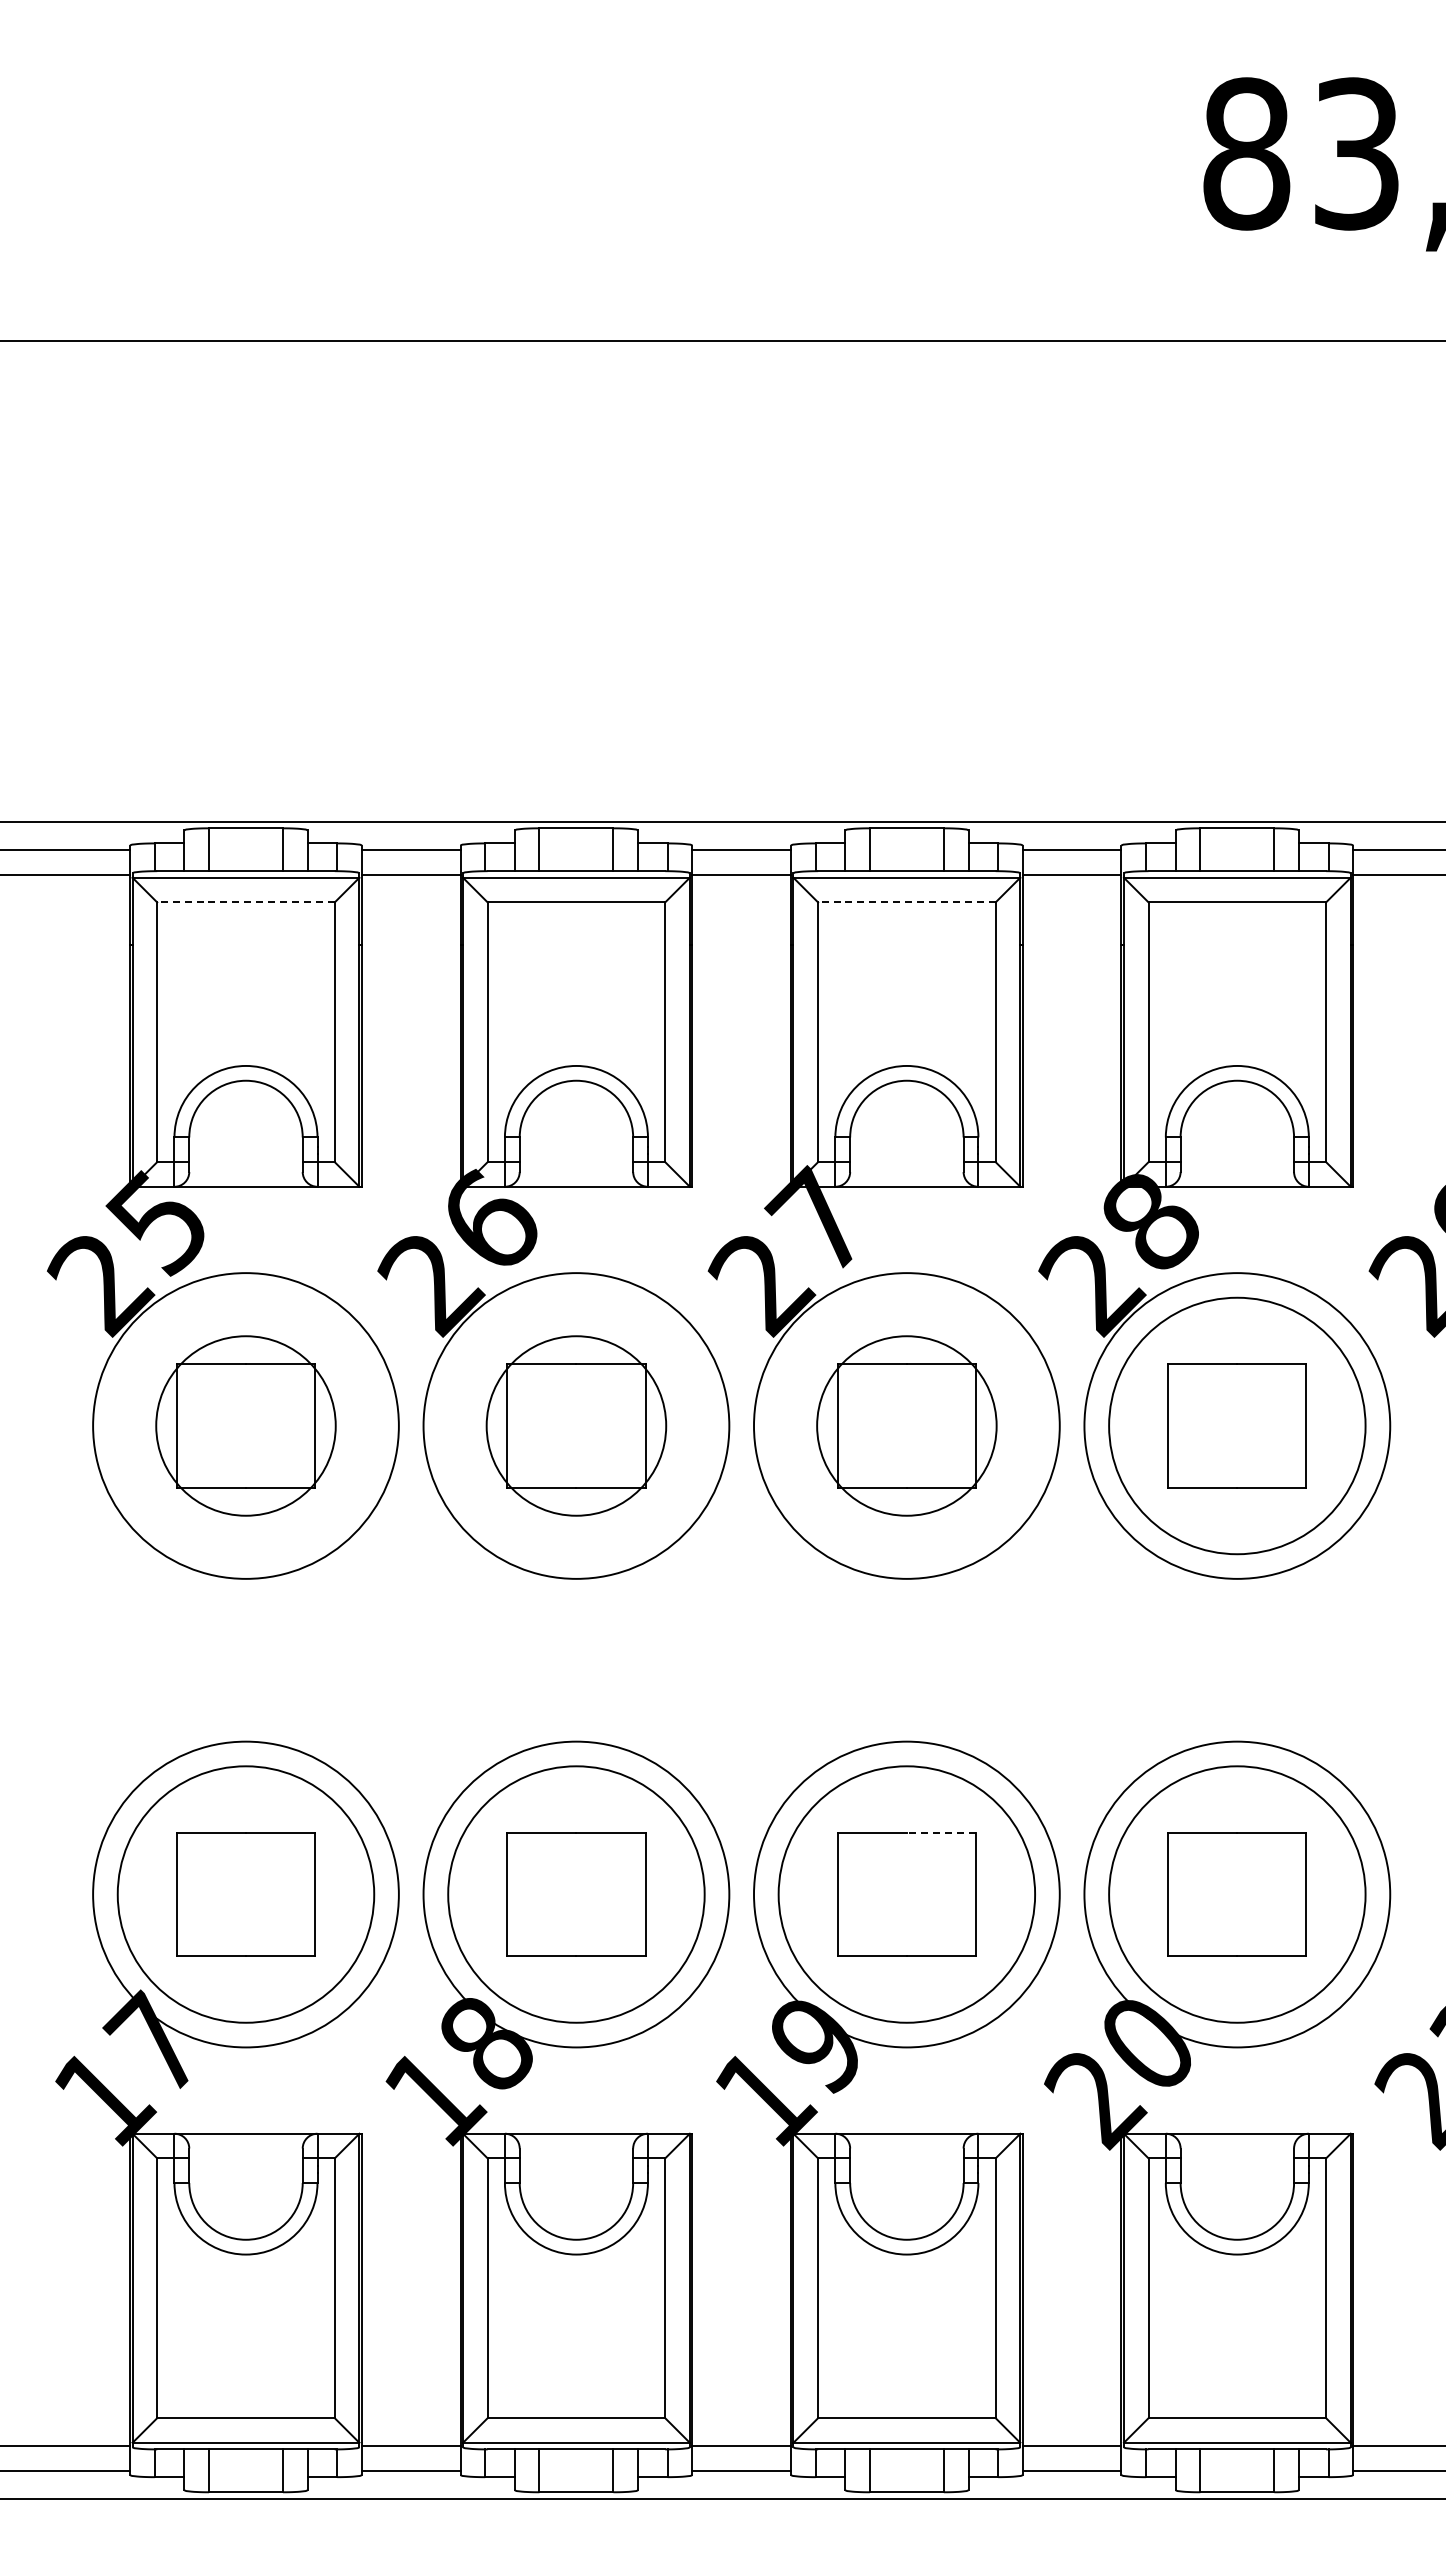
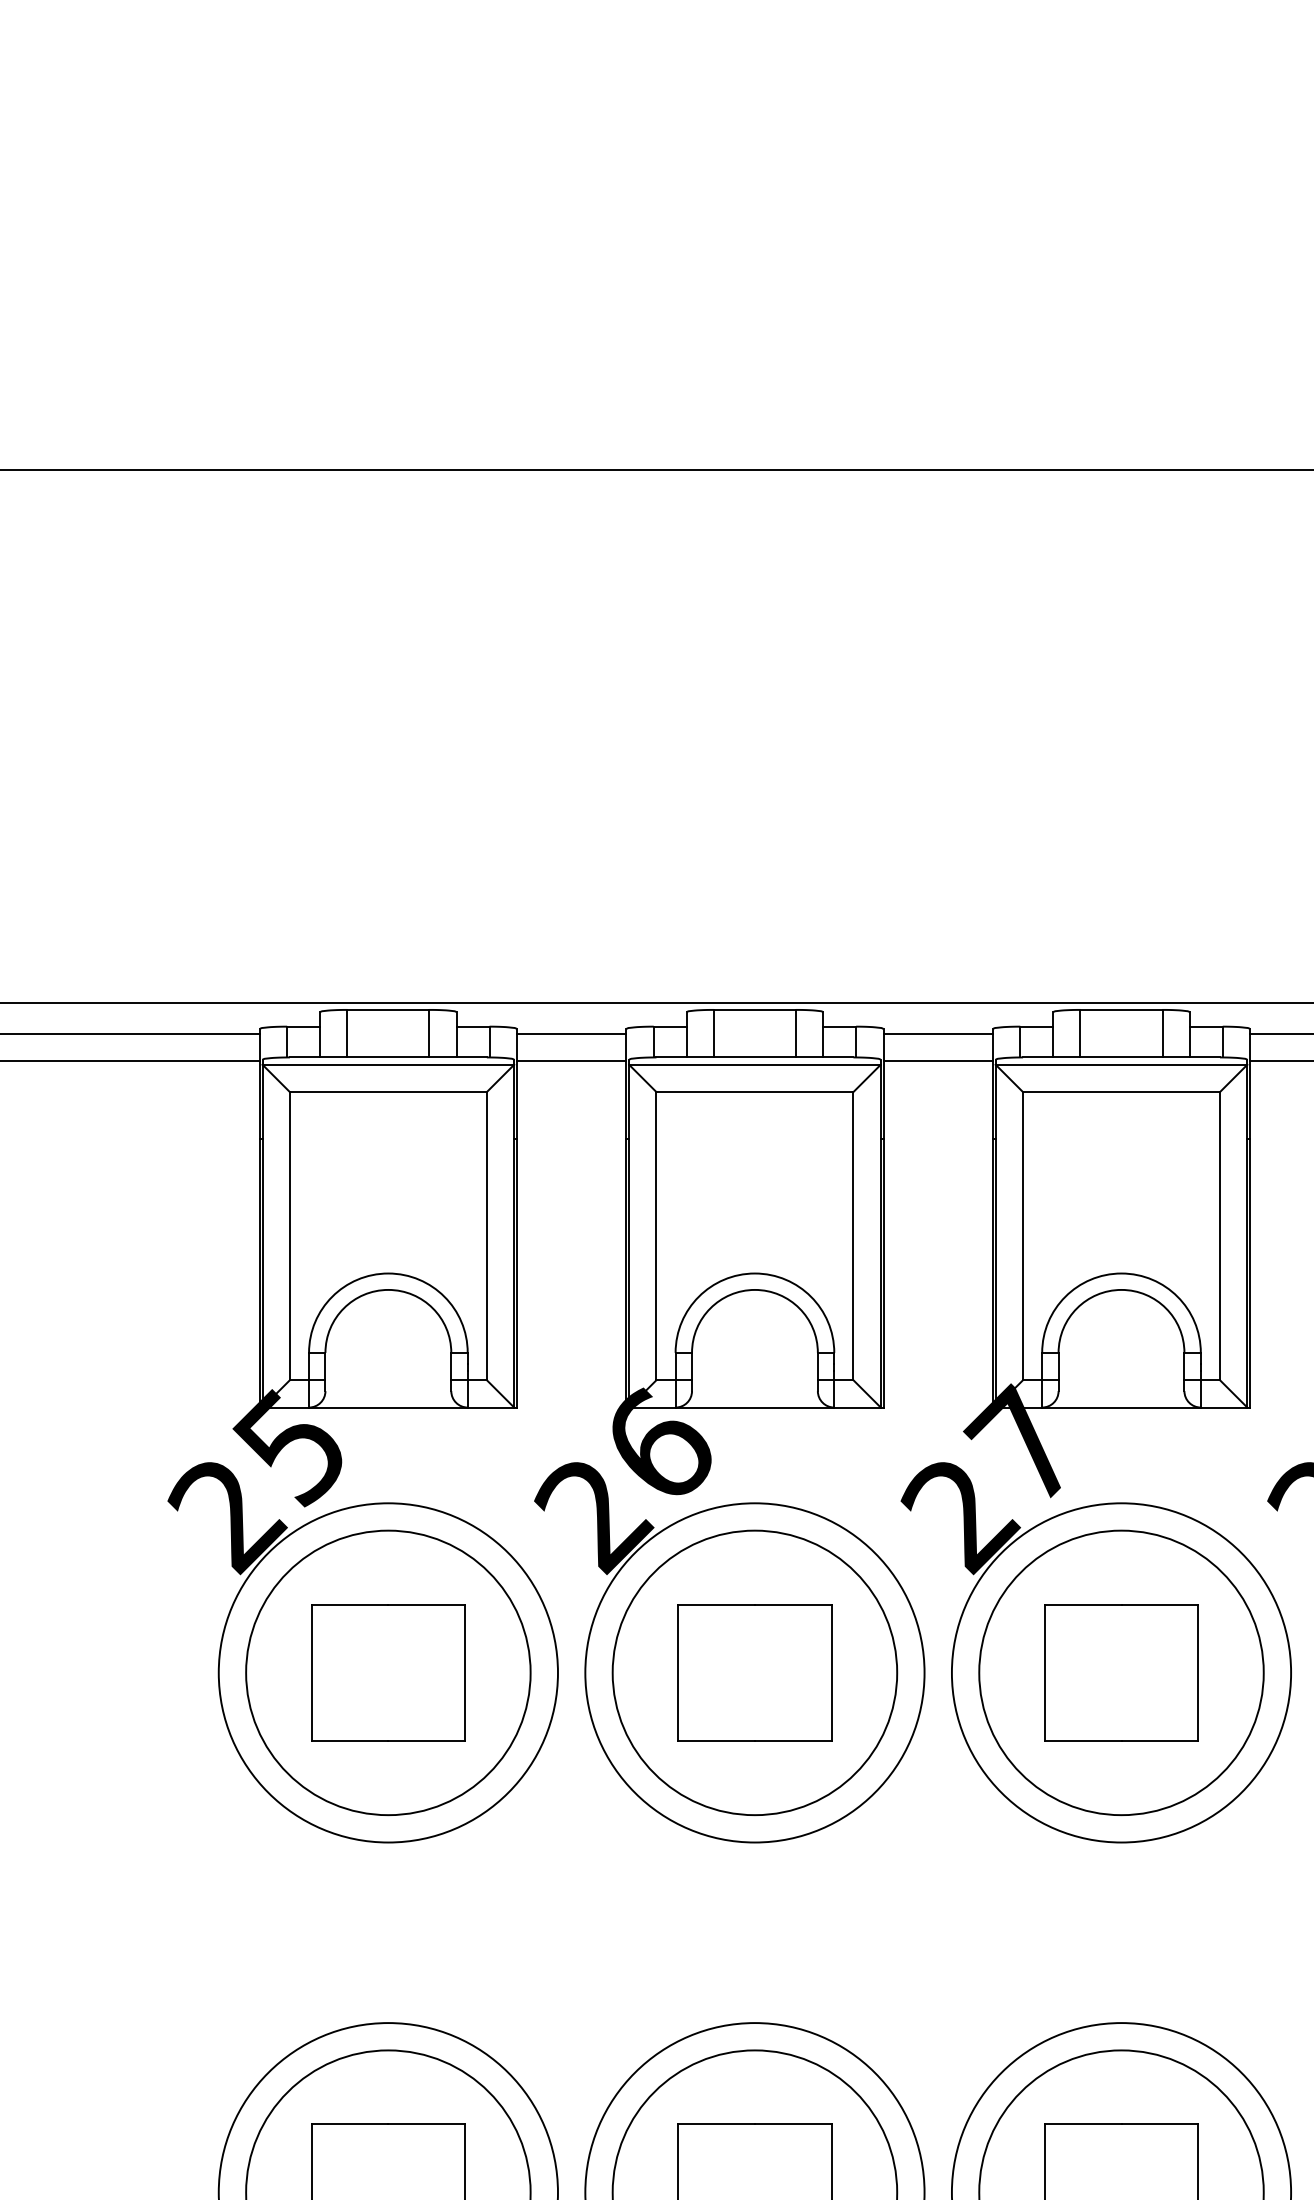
line: (246, 902) -> (388, 1092), dashed -> solid
line: (906, 902) -> (1121, 1092), dashed -> solid
circle: (245, 1425) -> (387, 1672), size x1.43
circle: (576, 1425) -> (755, 1672), size x1.43
circle: (906, 1425) -> (1121, 1672), size x1.43
line: (941, 1832) -> (1159, 2123), dashed -> solid

